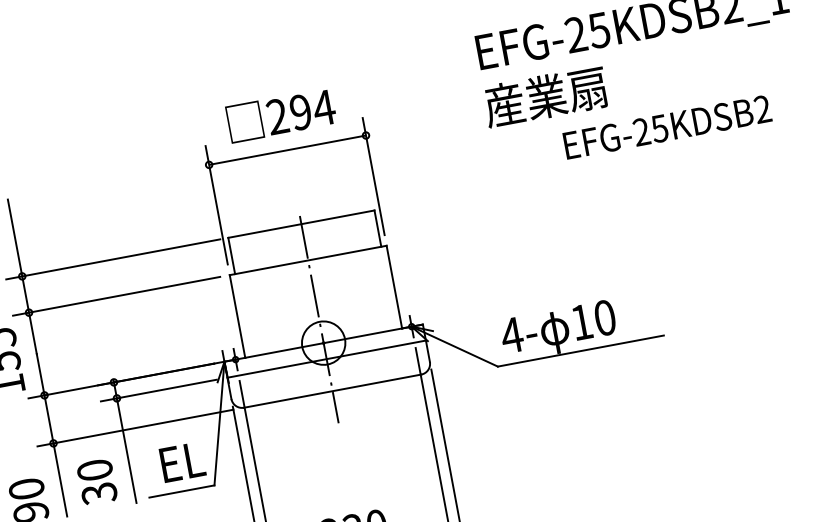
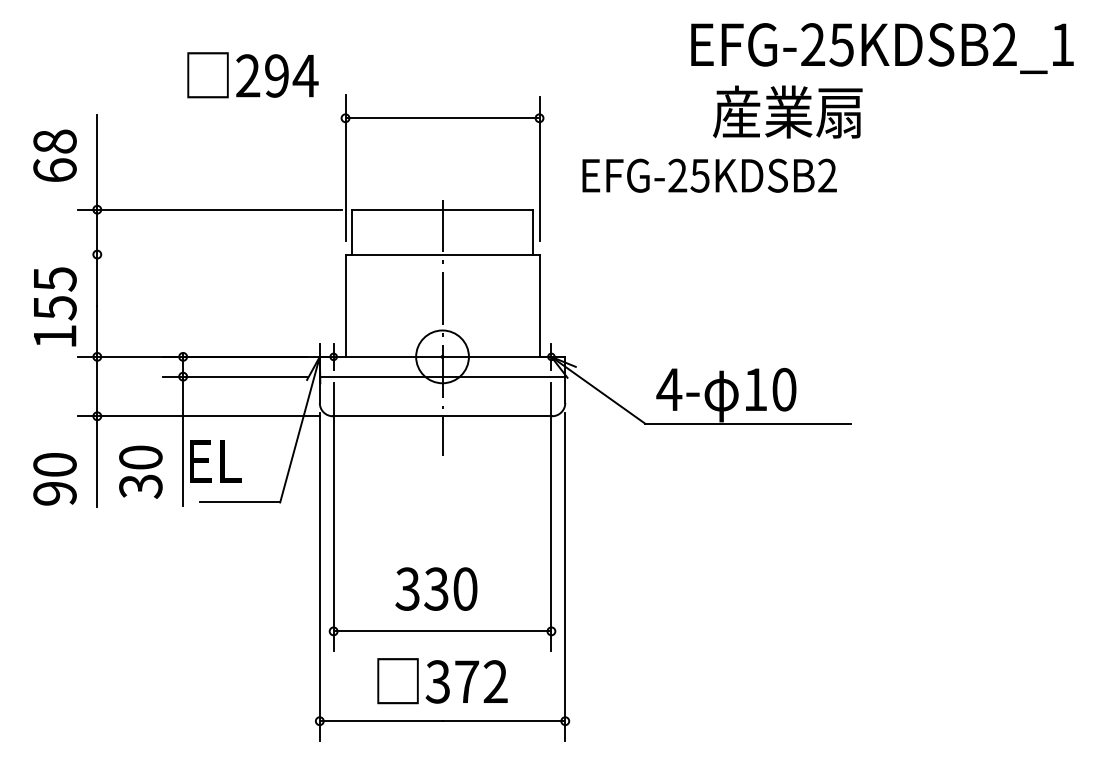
text: (545, 96) -> (787, 111), moved
text: (281, 115) -> (252, 75), moved
text: (667, 127) -> (709, 175), moved
line: (116, 296) -> (205, 254), removed
text: (182, 462) -> (215, 461), moved

